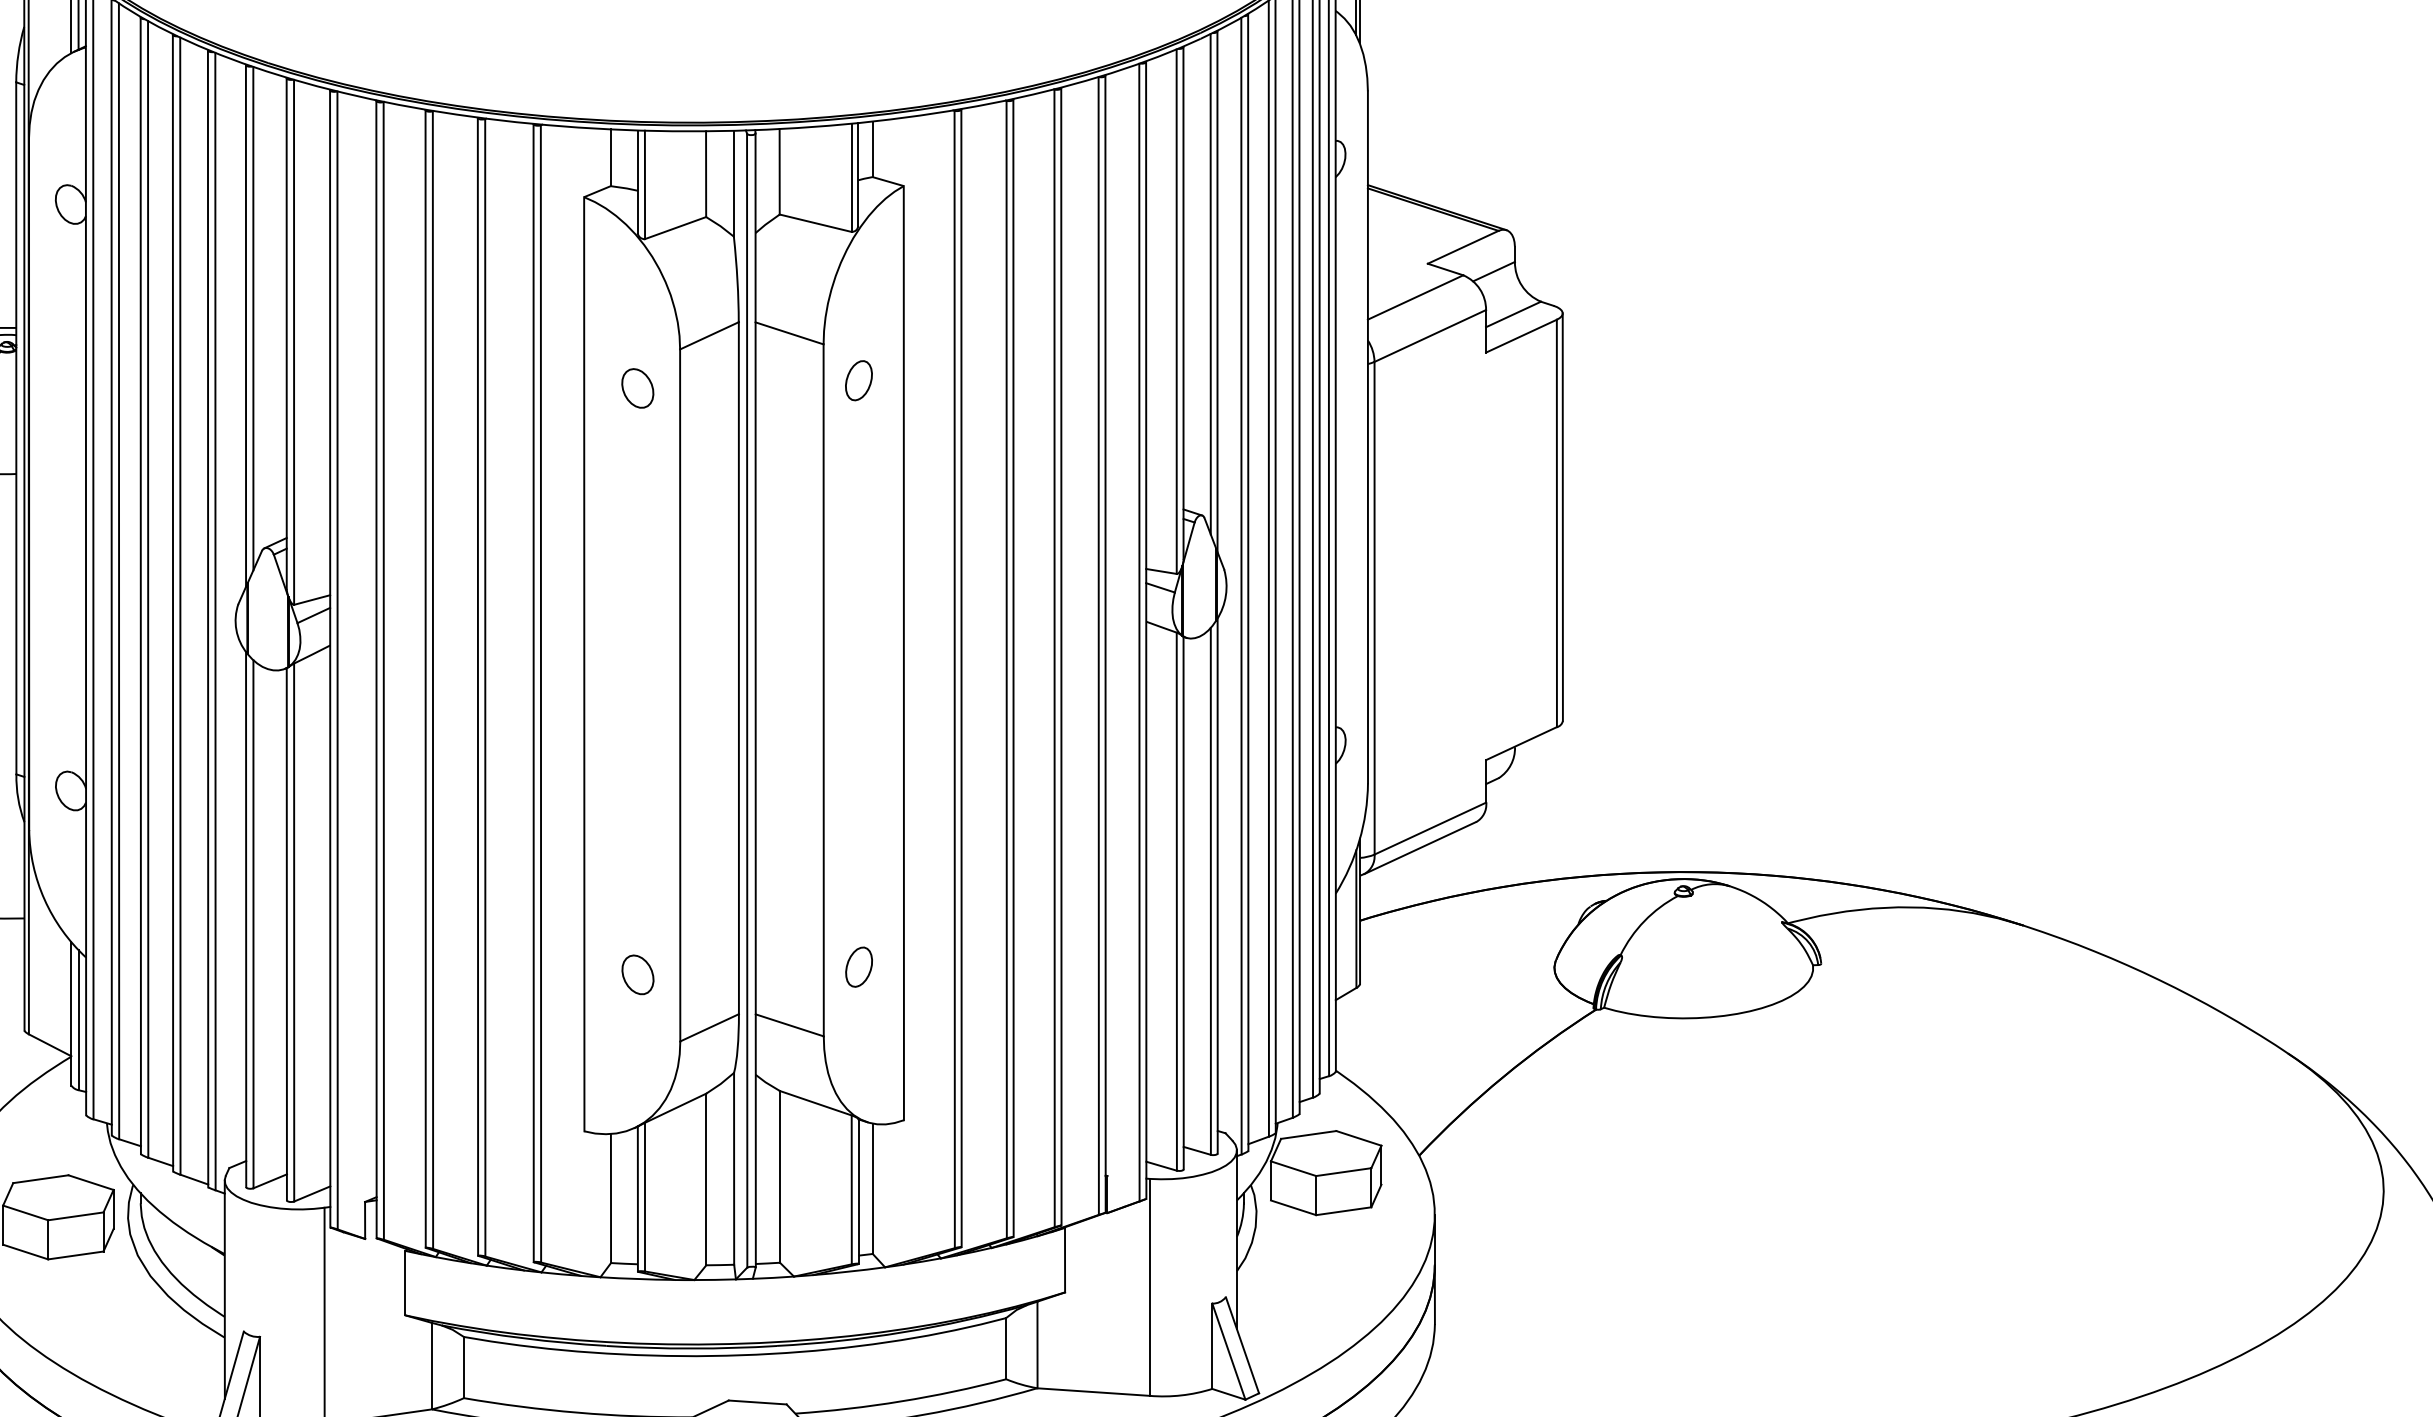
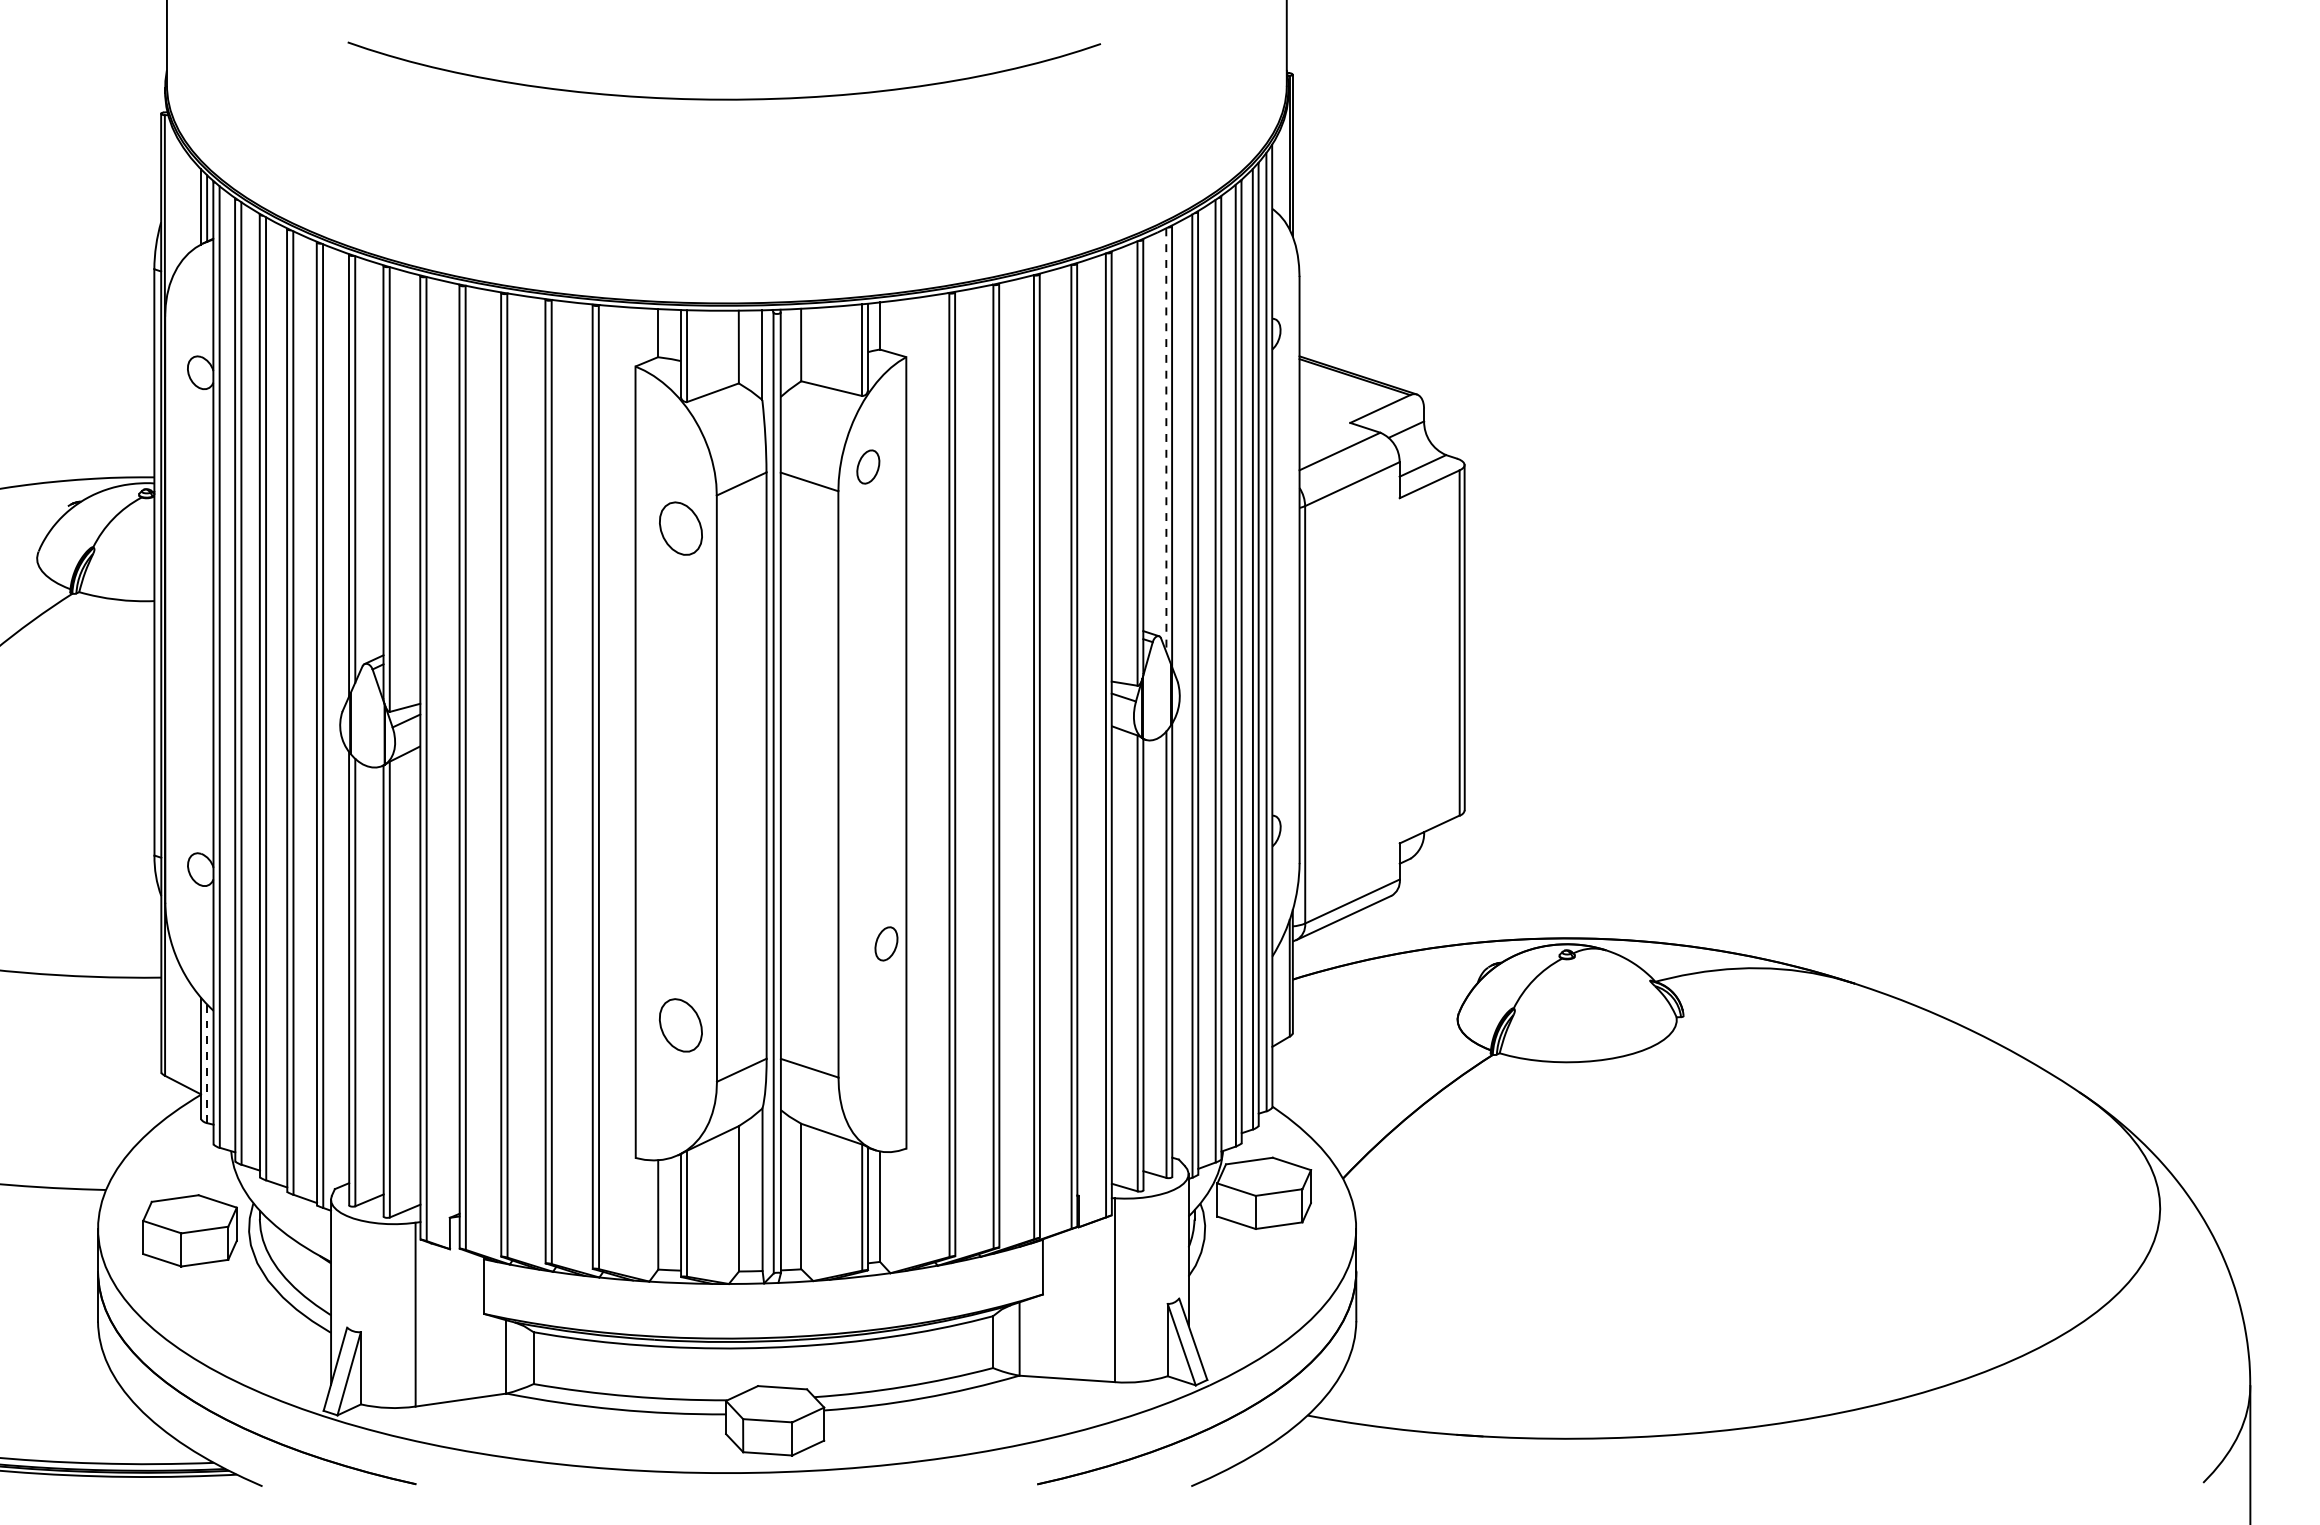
line: (1210, 284) -> (1166, 440), solid -> dashed
part: (859, 380) -> (868, 466), moved
part: (637, 388) -> (680, 528), size x1.6
part: (859, 966) -> (886, 943), moved
part: (638, 974) -> (681, 1025), size x1.6
line: (78, 1020) -> (207, 1064), solid -> dashed

